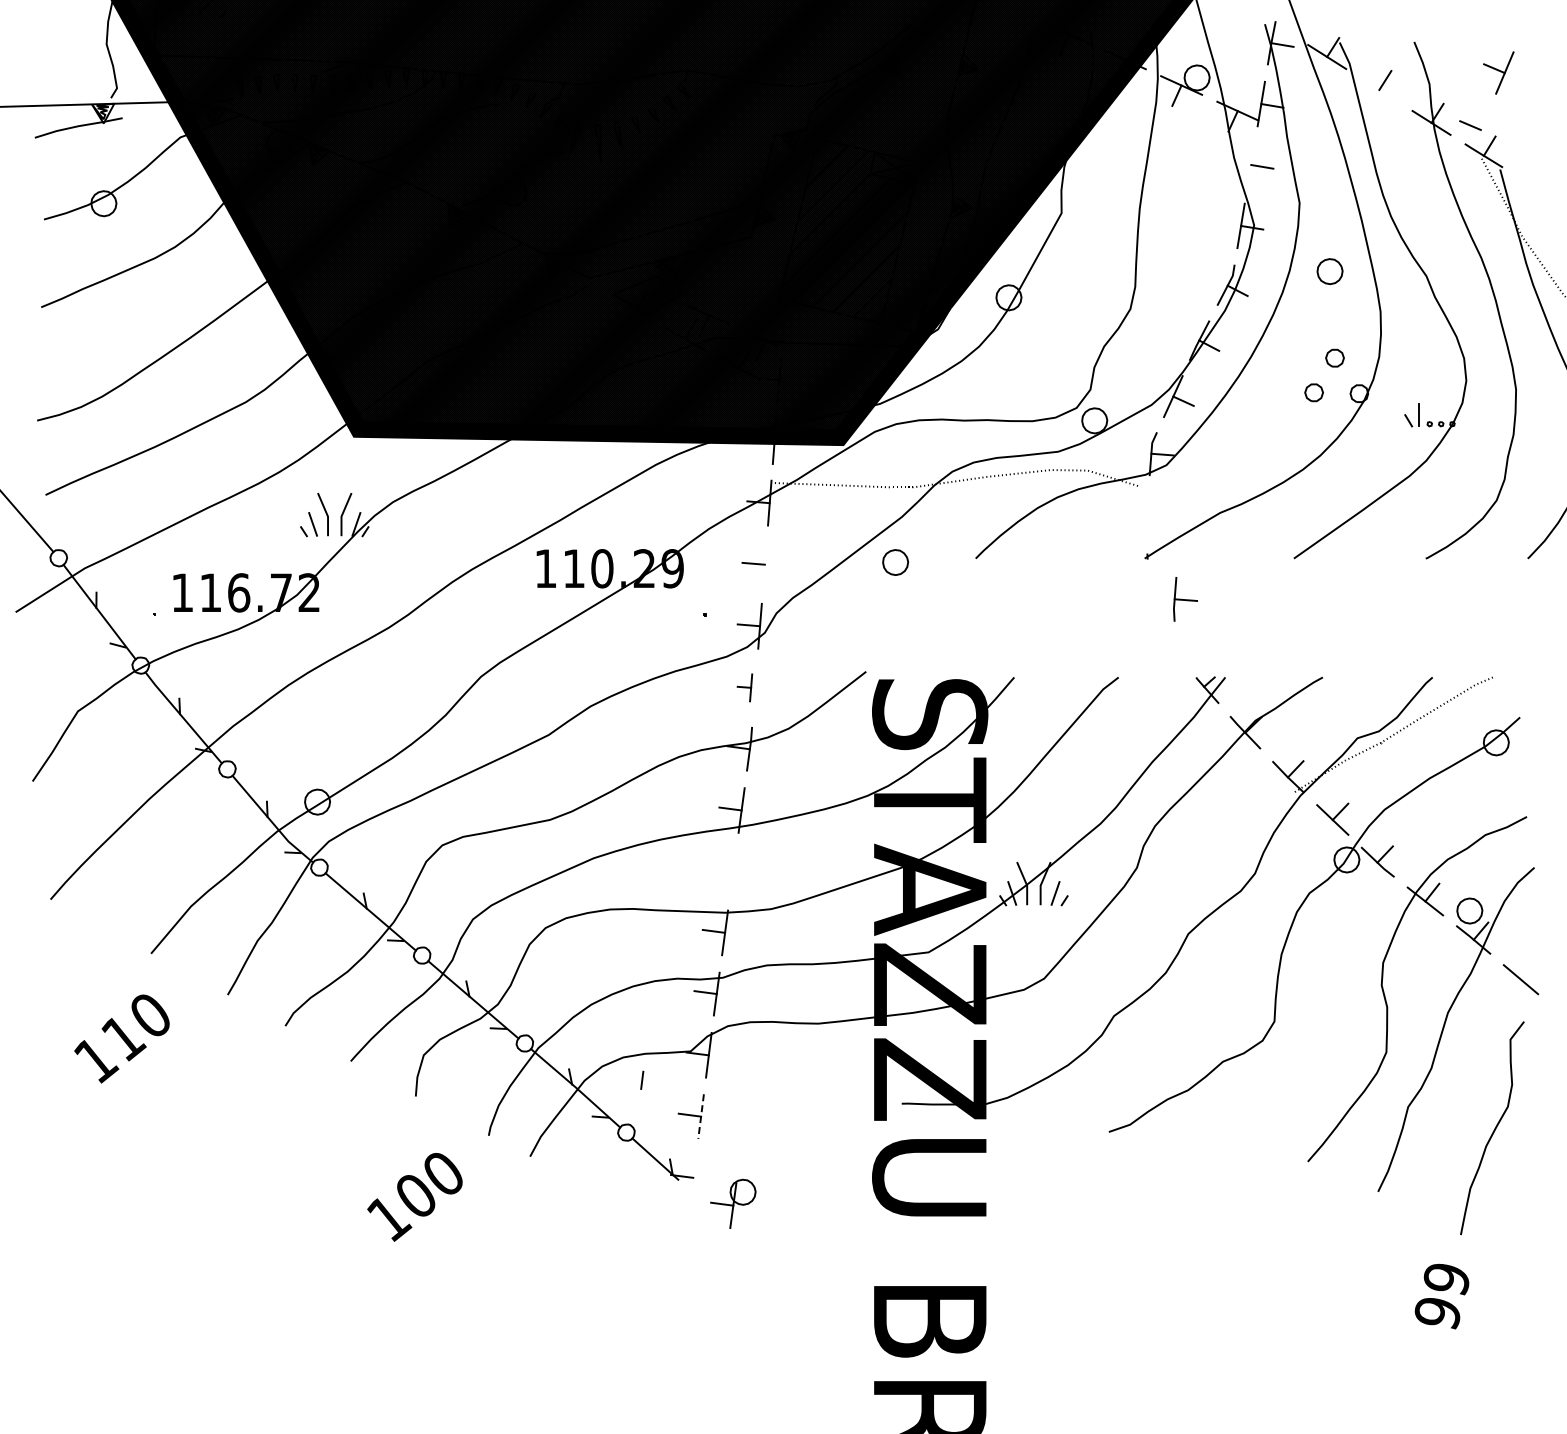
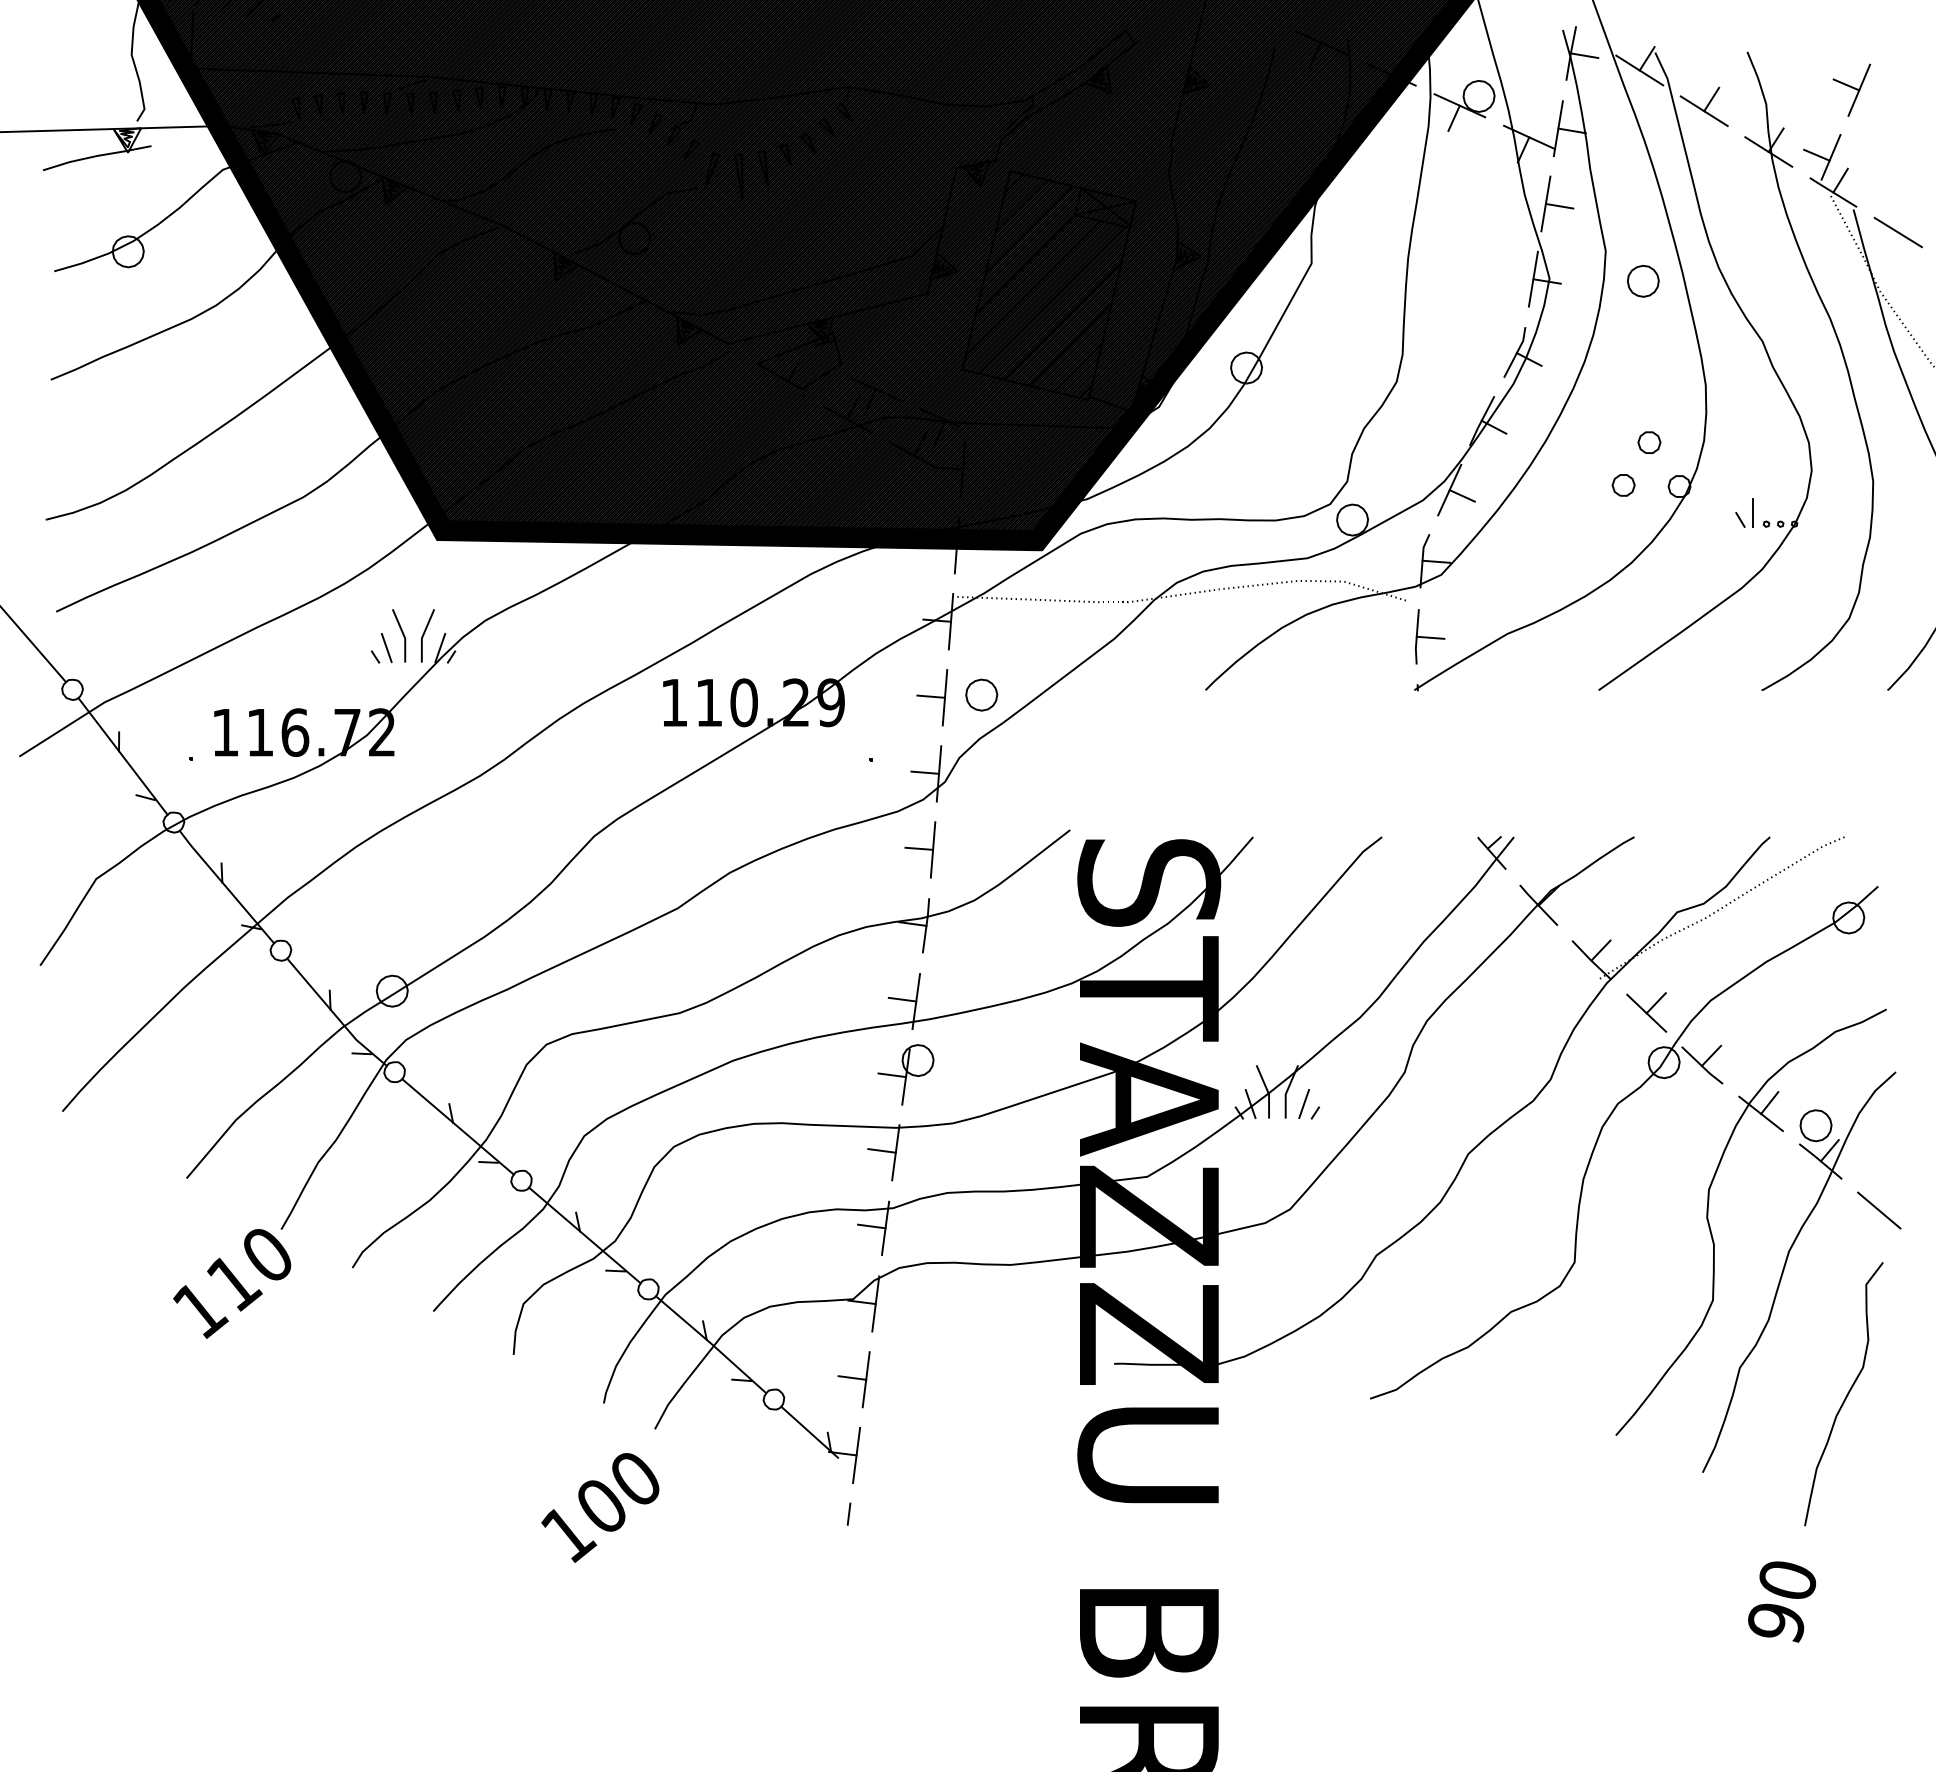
line: (1379, 89) -> (1704, 110), added
line: (1481, 127) -> (1830, 157), added
line: (1250, 164) -> (1545, 203), added
line: (1536, 187) -> (1898, 231), added
part: (1329, 271) -> (1642, 281), moved
part: (895, 562) -> (981, 695), moved
line: (764, 564) -> (944, 697), added
part: (1185, 599) -> (1430, 637), moved
part: (744, 687) -> (919, 849), size x1.67
text: (121, 1038) -> (231, 1283), moved
line: (642, 1079) -> (849, 1513), moved
line: (701, 1117) -> (866, 1380), dashed -> solid
line: (693, 1177) -> (856, 1454), added
text: (414, 1197) -> (599, 1508), moved
part: (733, 1203) -> (906, 1074), moved
text: (1446, 1279) -> (1787, 1581), 99 -> 90

